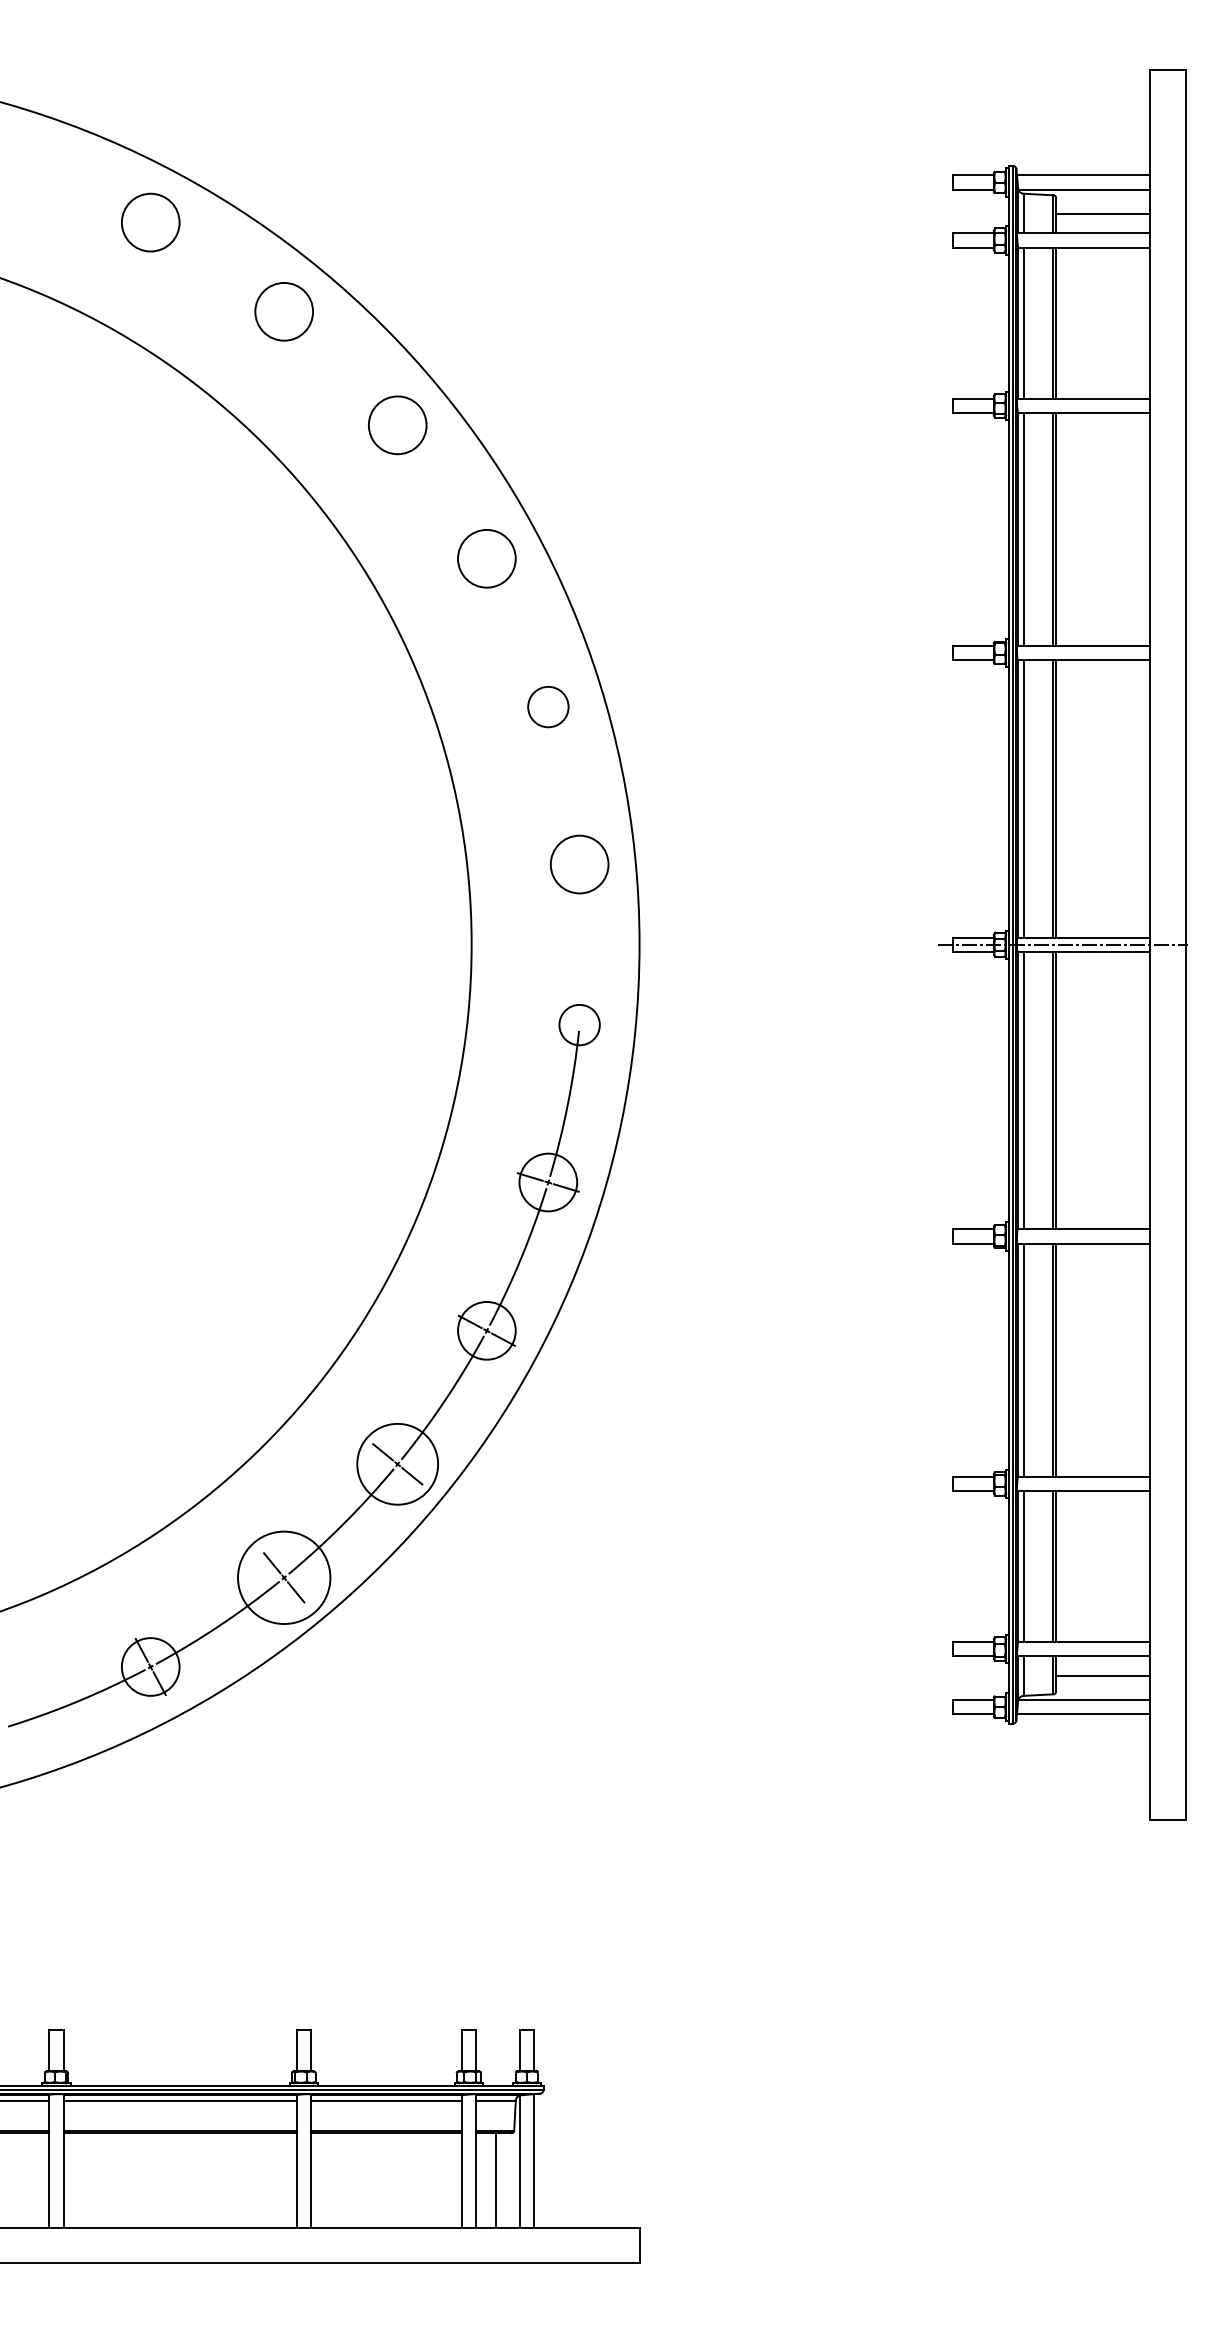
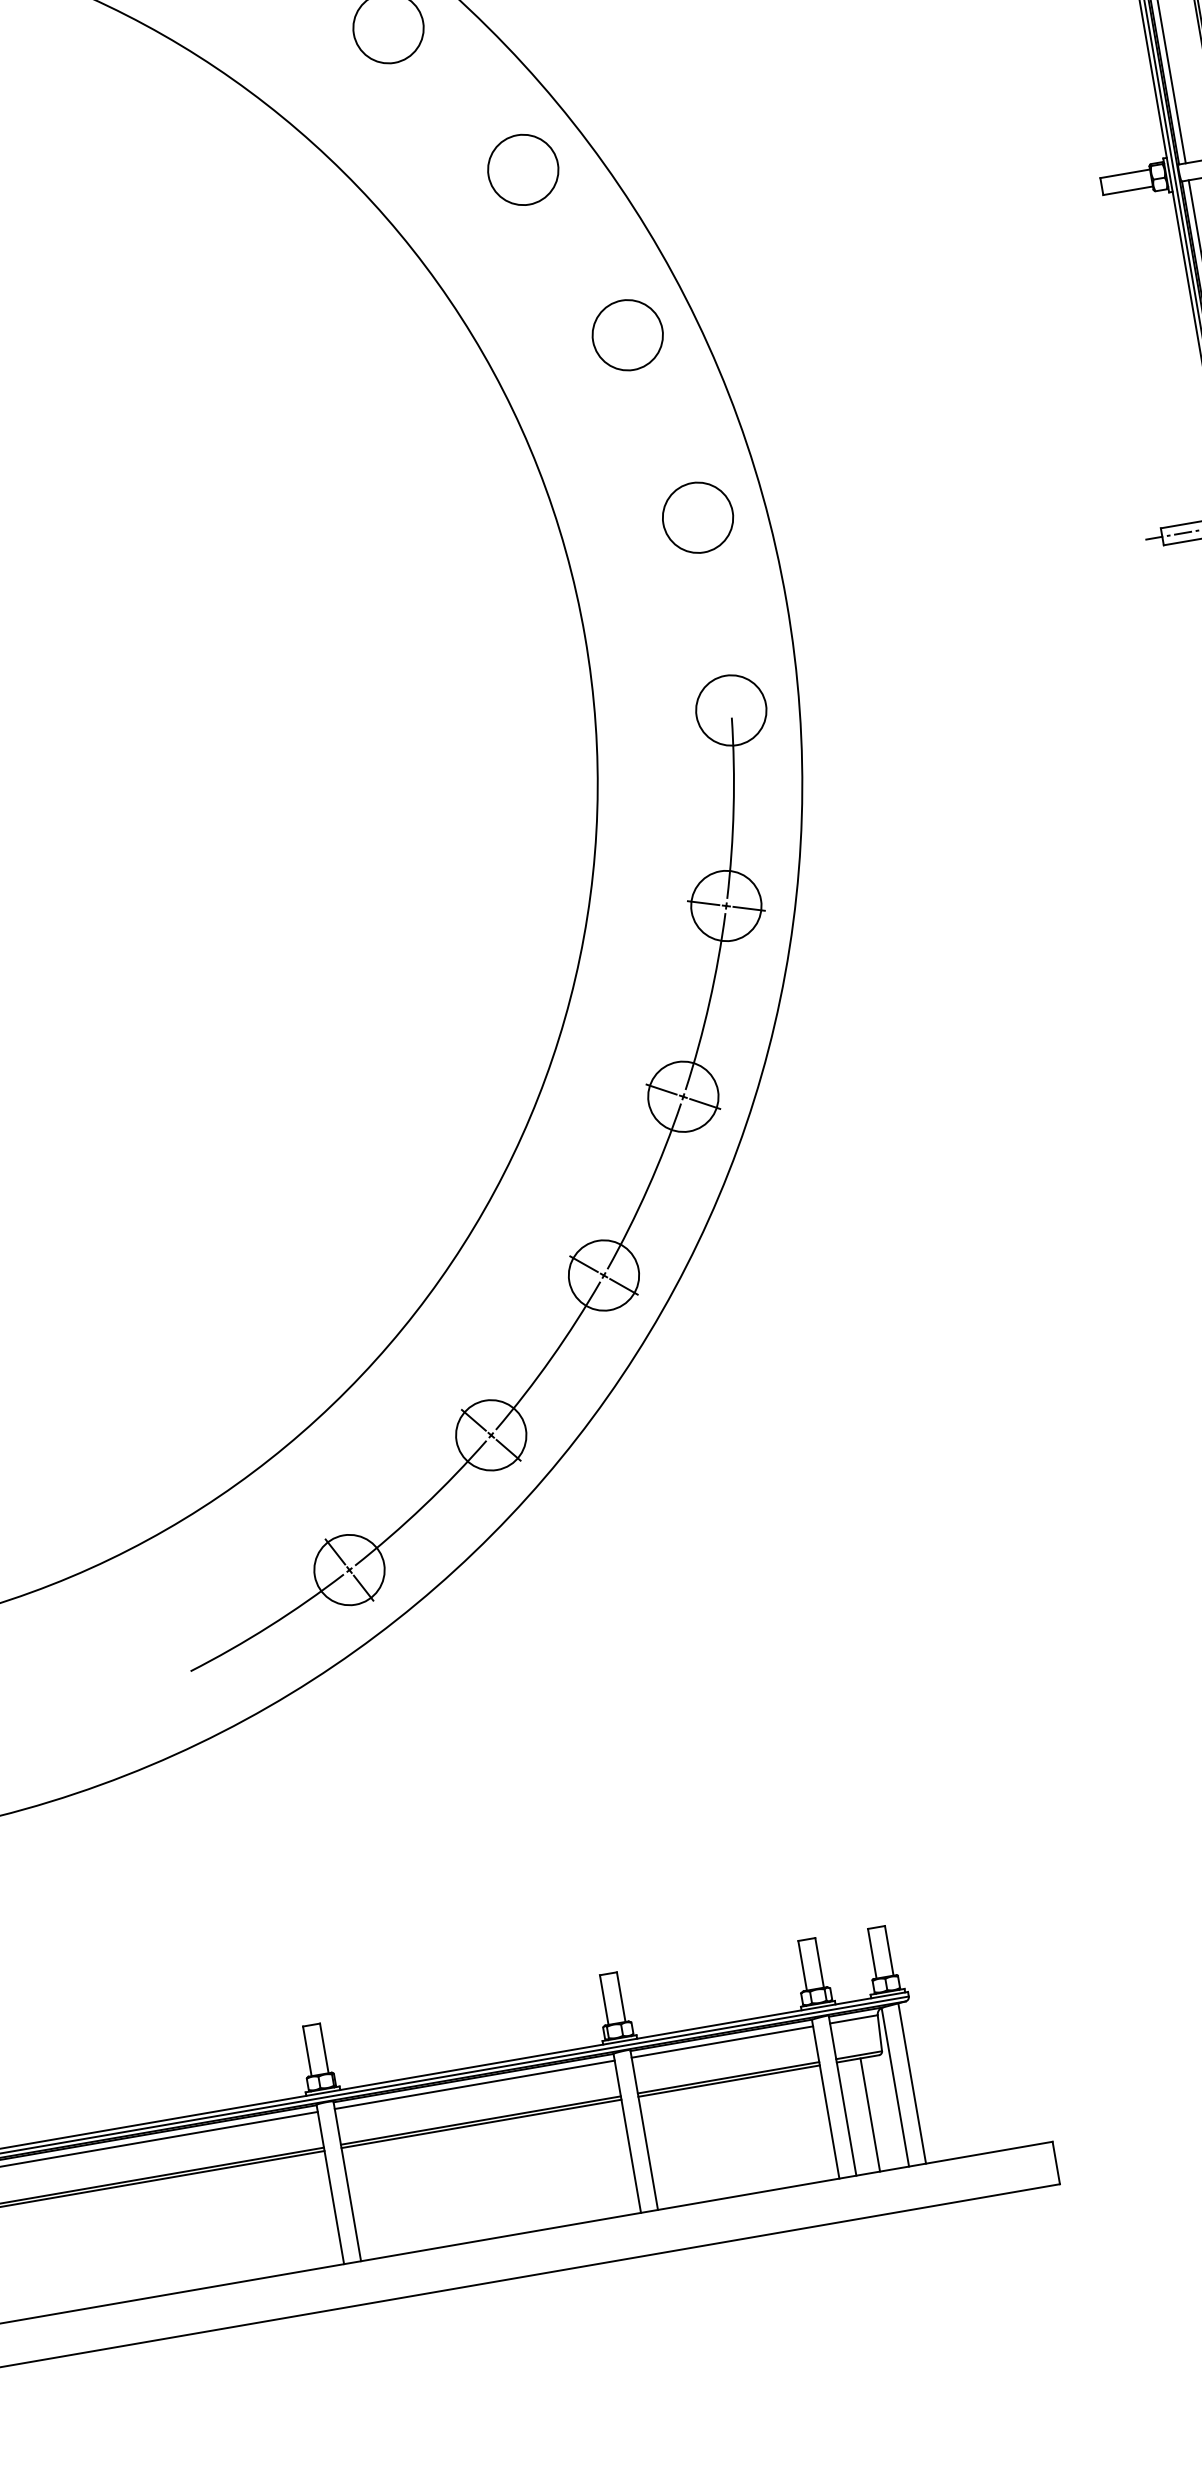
circle: (548, 706) -> (627, 334), size x1.43
circle: (579, 1024) -> (731, 709), size x1.43
circle: (397, 1464) -> (603, 1275), size x0.71
circle: (284, 1577) -> (491, 1434), size x0.62

